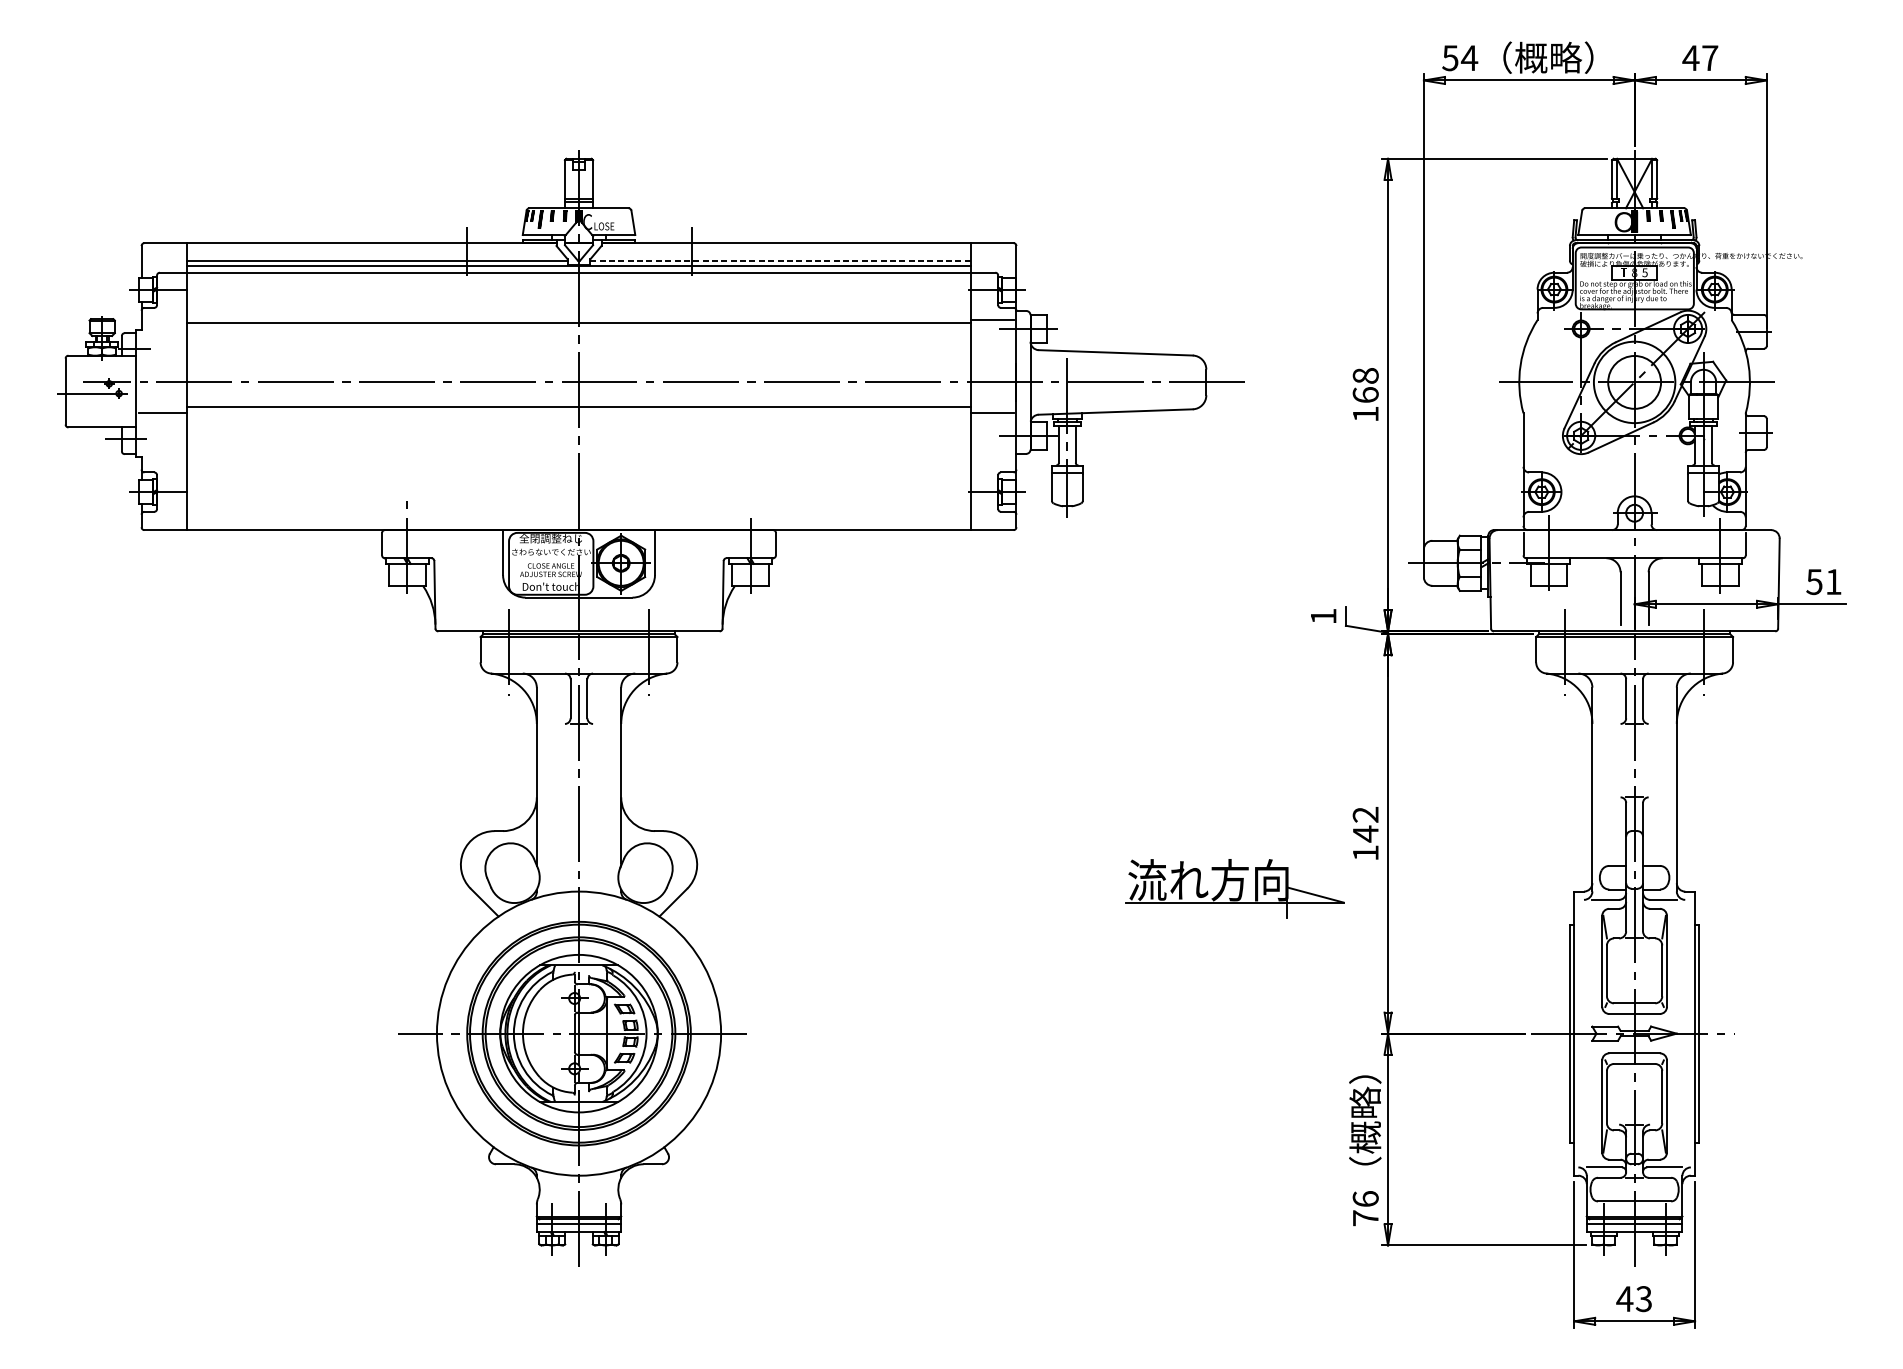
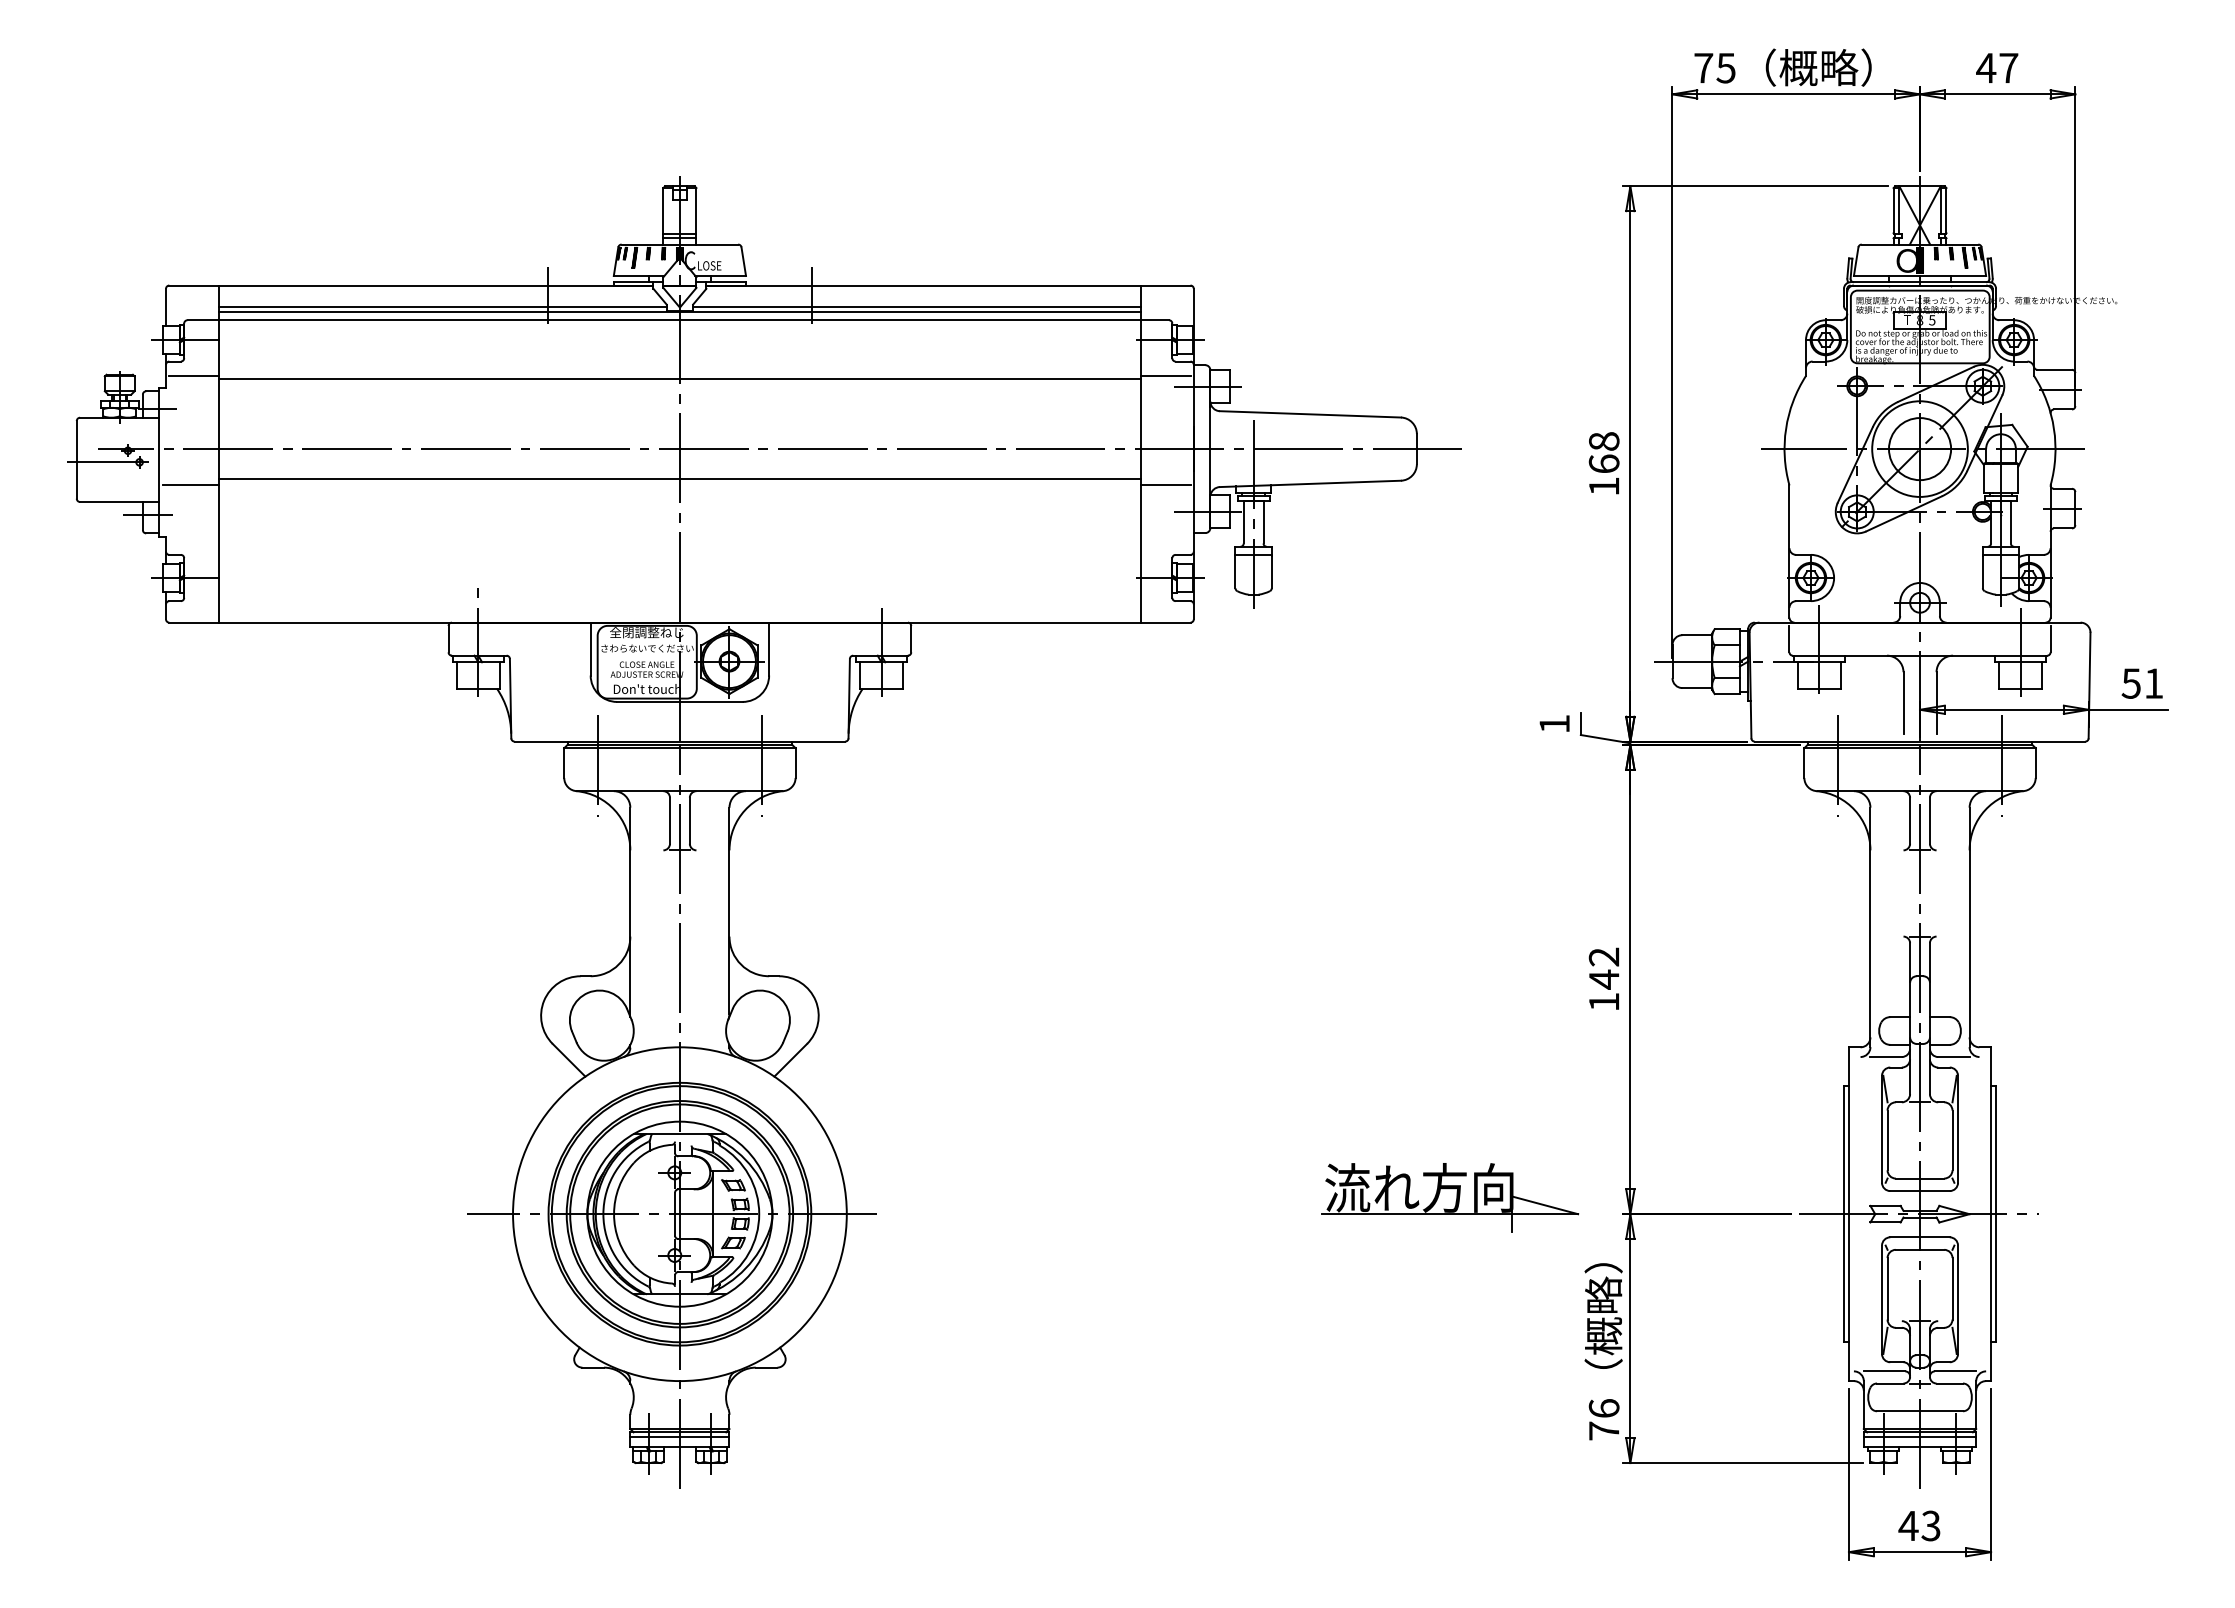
text: (1459, 58) -> (1714, 68), 54 -> 75
line: (781, 261) -> (917, 307), dashed -> solid
line: (164, 319) -> (193, 375), added
part: (1234, 888) -> (1450, 1197), moved

